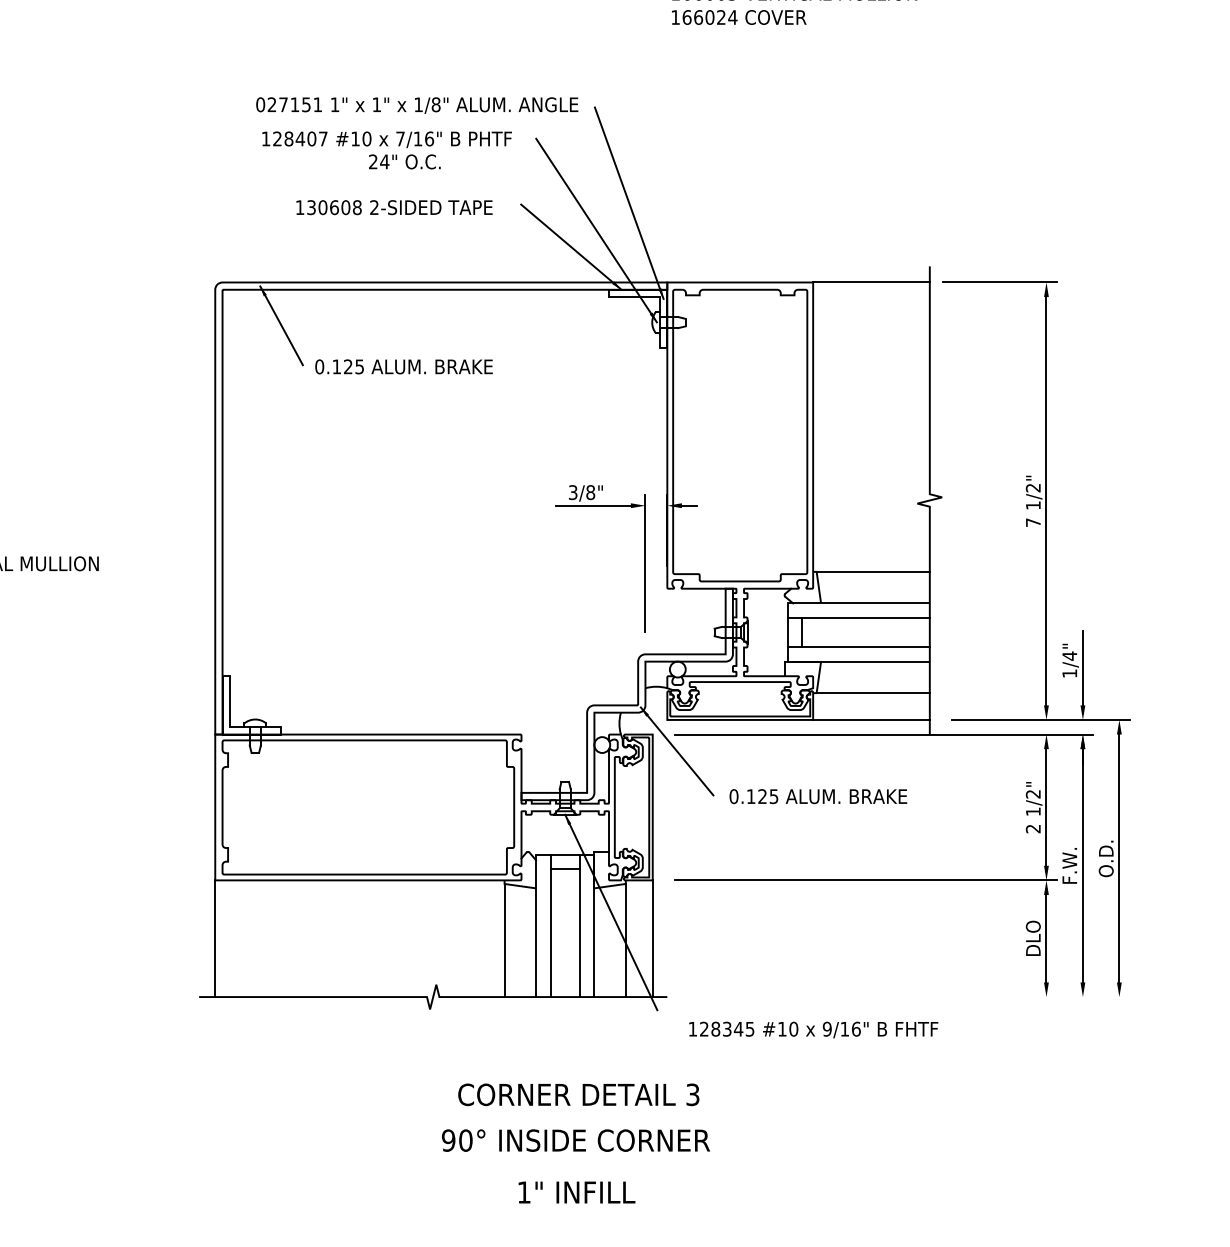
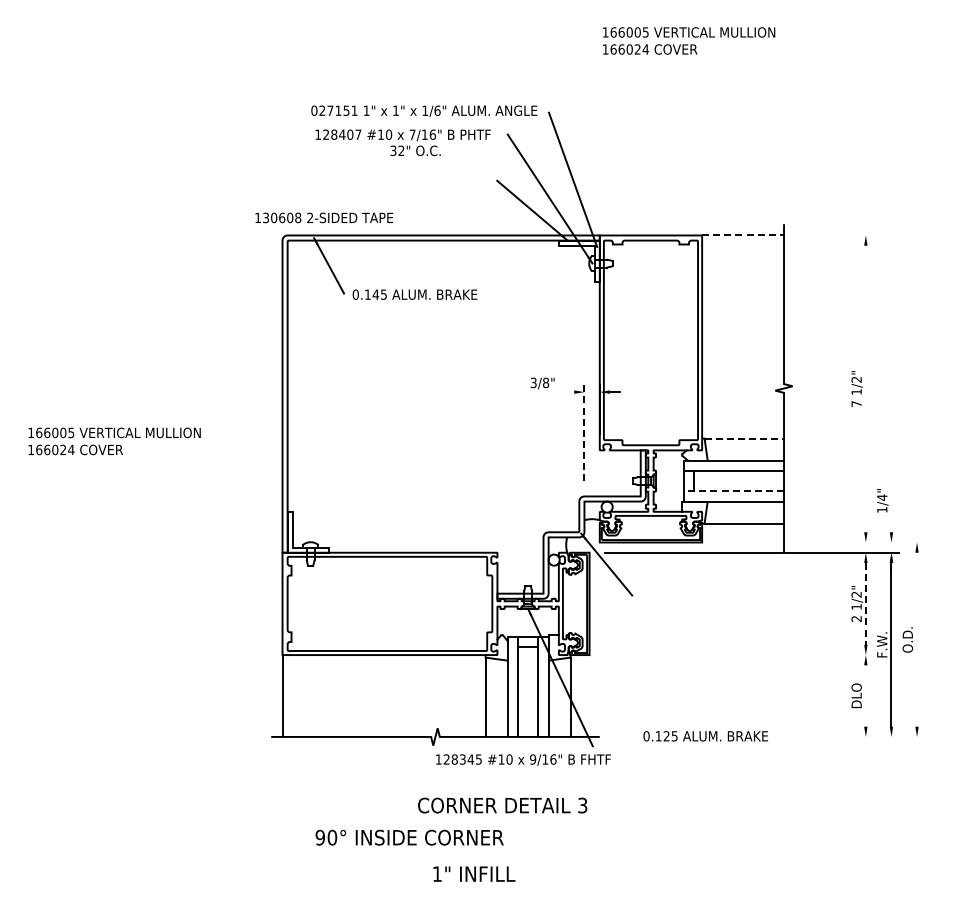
text: (436, 104) -> (437, 110), 1/8" -> 1/6"
text: (379, 161) -> (397, 150), 24" -> 32"
text: (394, 207) -> (324, 217), moved
line: (872, 282) -> (743, 235), solid -> dashed
line: (1000, 282) -> (833, 235), removed
text: (347, 366) -> (375, 294), 0.125 -> 0.145
line: (1045, 500) -> (865, 388), removed
line: (592, 506) -> (547, 392), removed
line: (645, 563) -> (584, 432), solid -> dashed
line: (873, 571) -> (744, 438), solid -> dashed
line: (859, 647) -> (734, 491), solid -> dashed
line: (1082, 667) -> (891, 505), removed
line: (872, 719) -> (743, 542), removed
line: (1040, 719) -> (861, 542), removed
text: (817, 796) -> (705, 736), moved
line: (1045, 806) -> (865, 603), solid -> dashed
line: (1120, 858) -> (917, 639), removed
line: (864, 880) -> (738, 655), removed
line: (652, 937) -> (589, 695), removed
line: (1045, 937) -> (865, 695), removed
text: (813, 1029) -> (523, 759), moved
text: (578, 1094) -> (502, 805), moved
text: (575, 1140) -> (409, 837), moved
text: (577, 1191) -> (474, 873), moved

